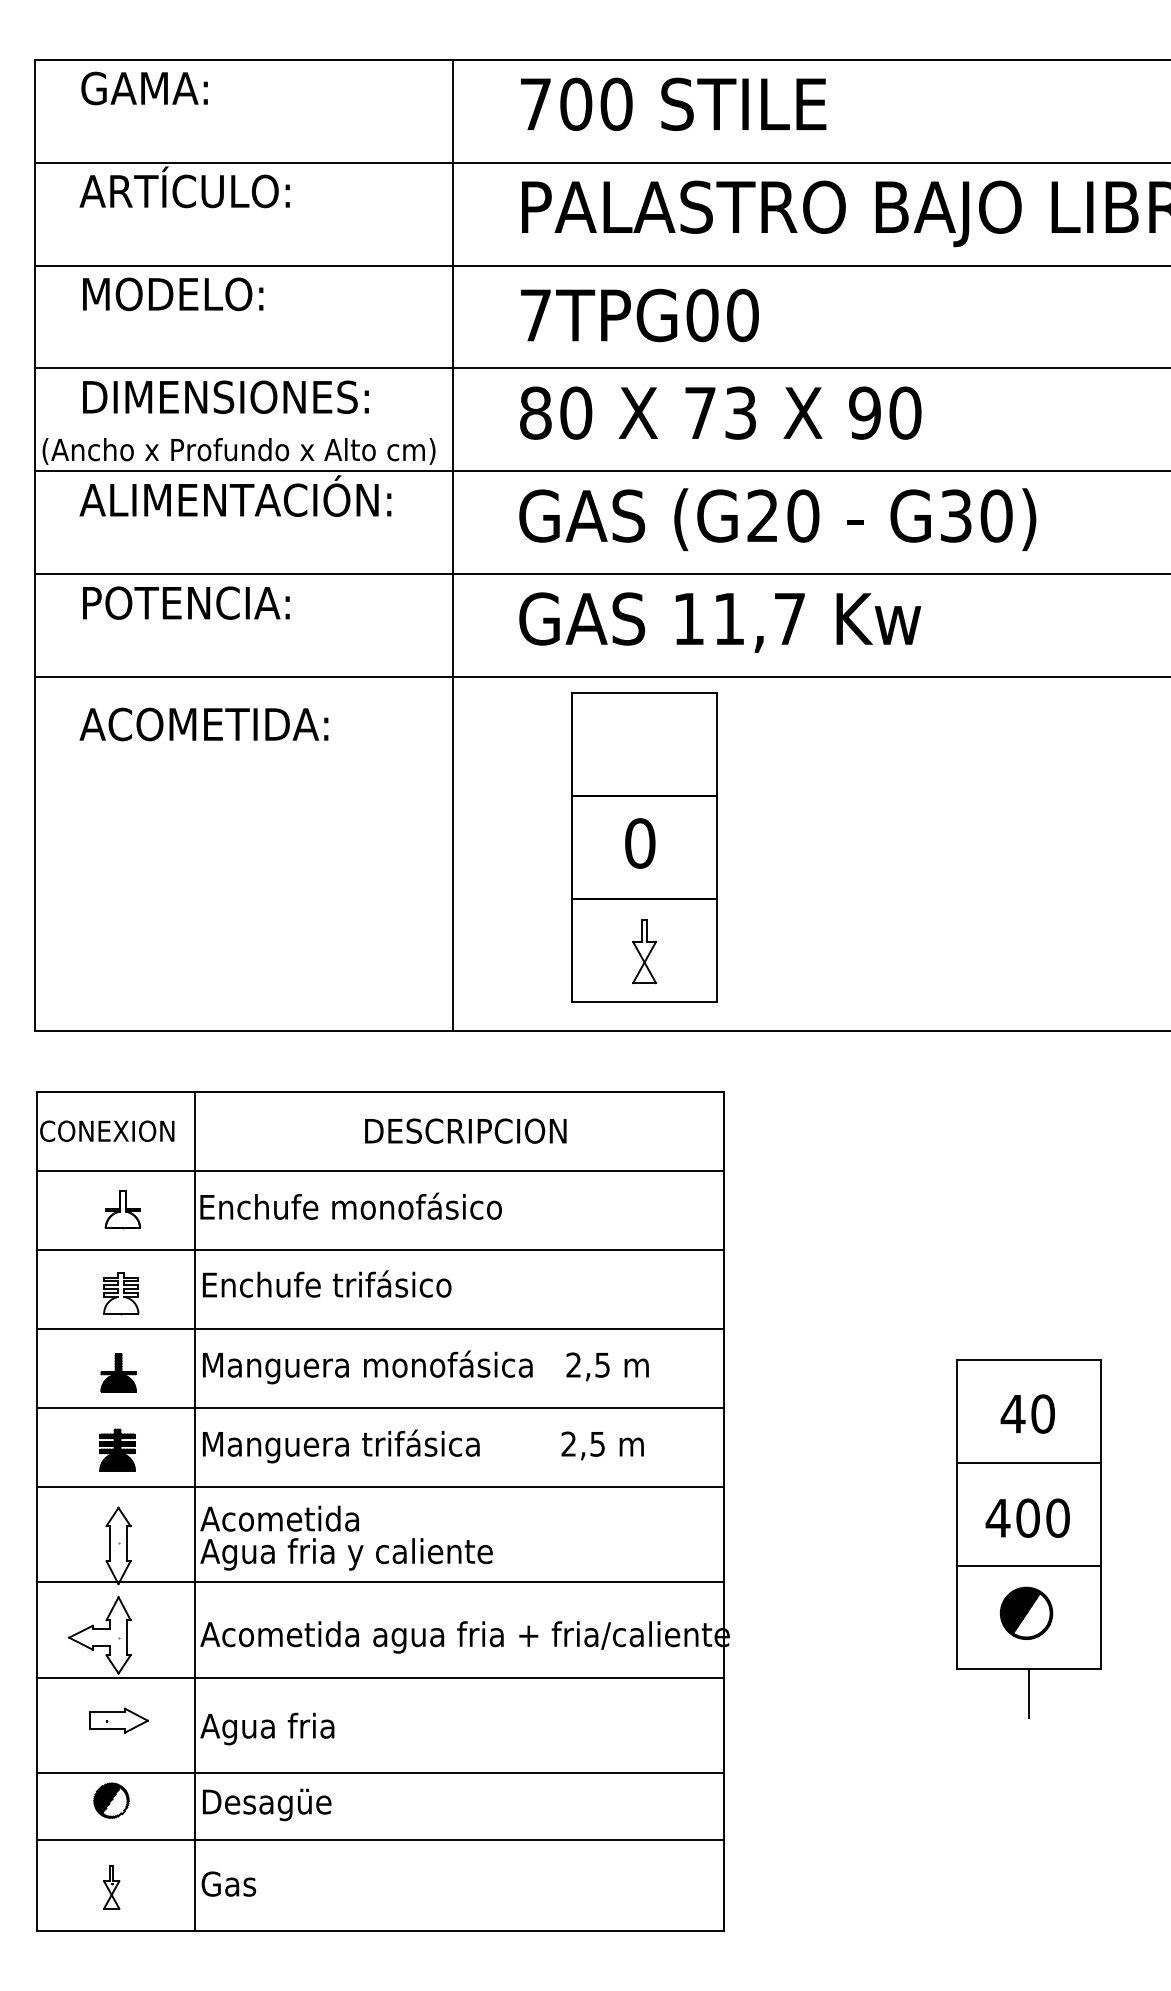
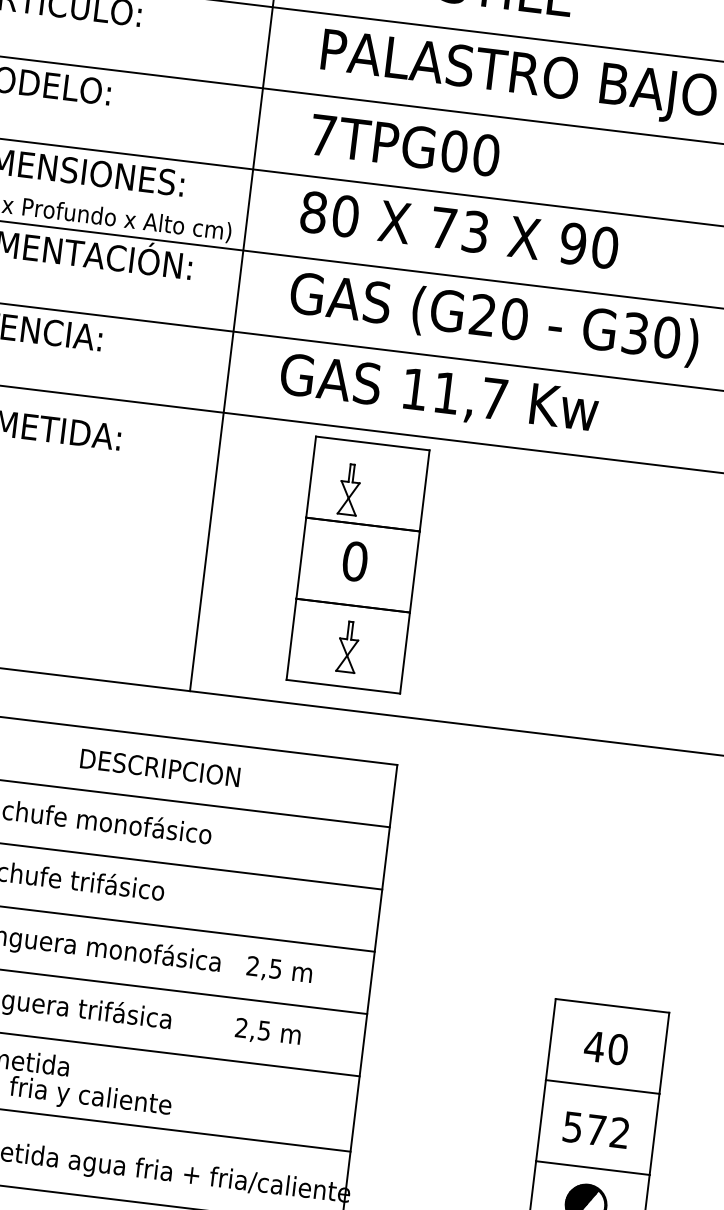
part: (622, 754) -> (349, 489), added
text: (465, 1130) -> (160, 767), moved
text: (1027, 1517) -> (596, 1129), 400 -> 572

